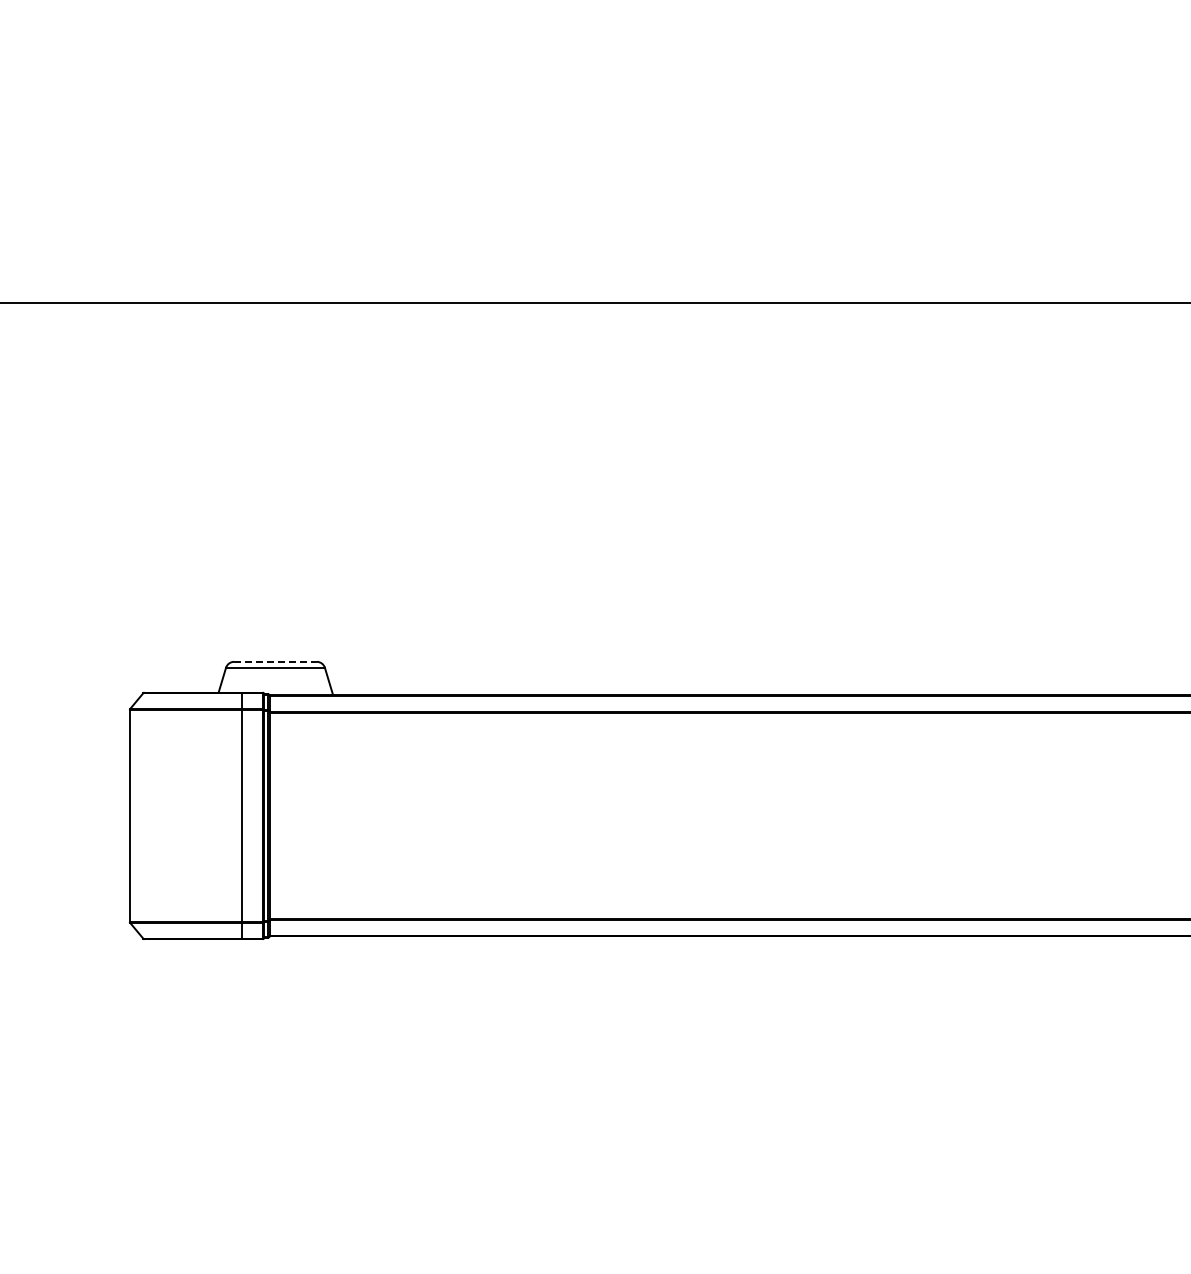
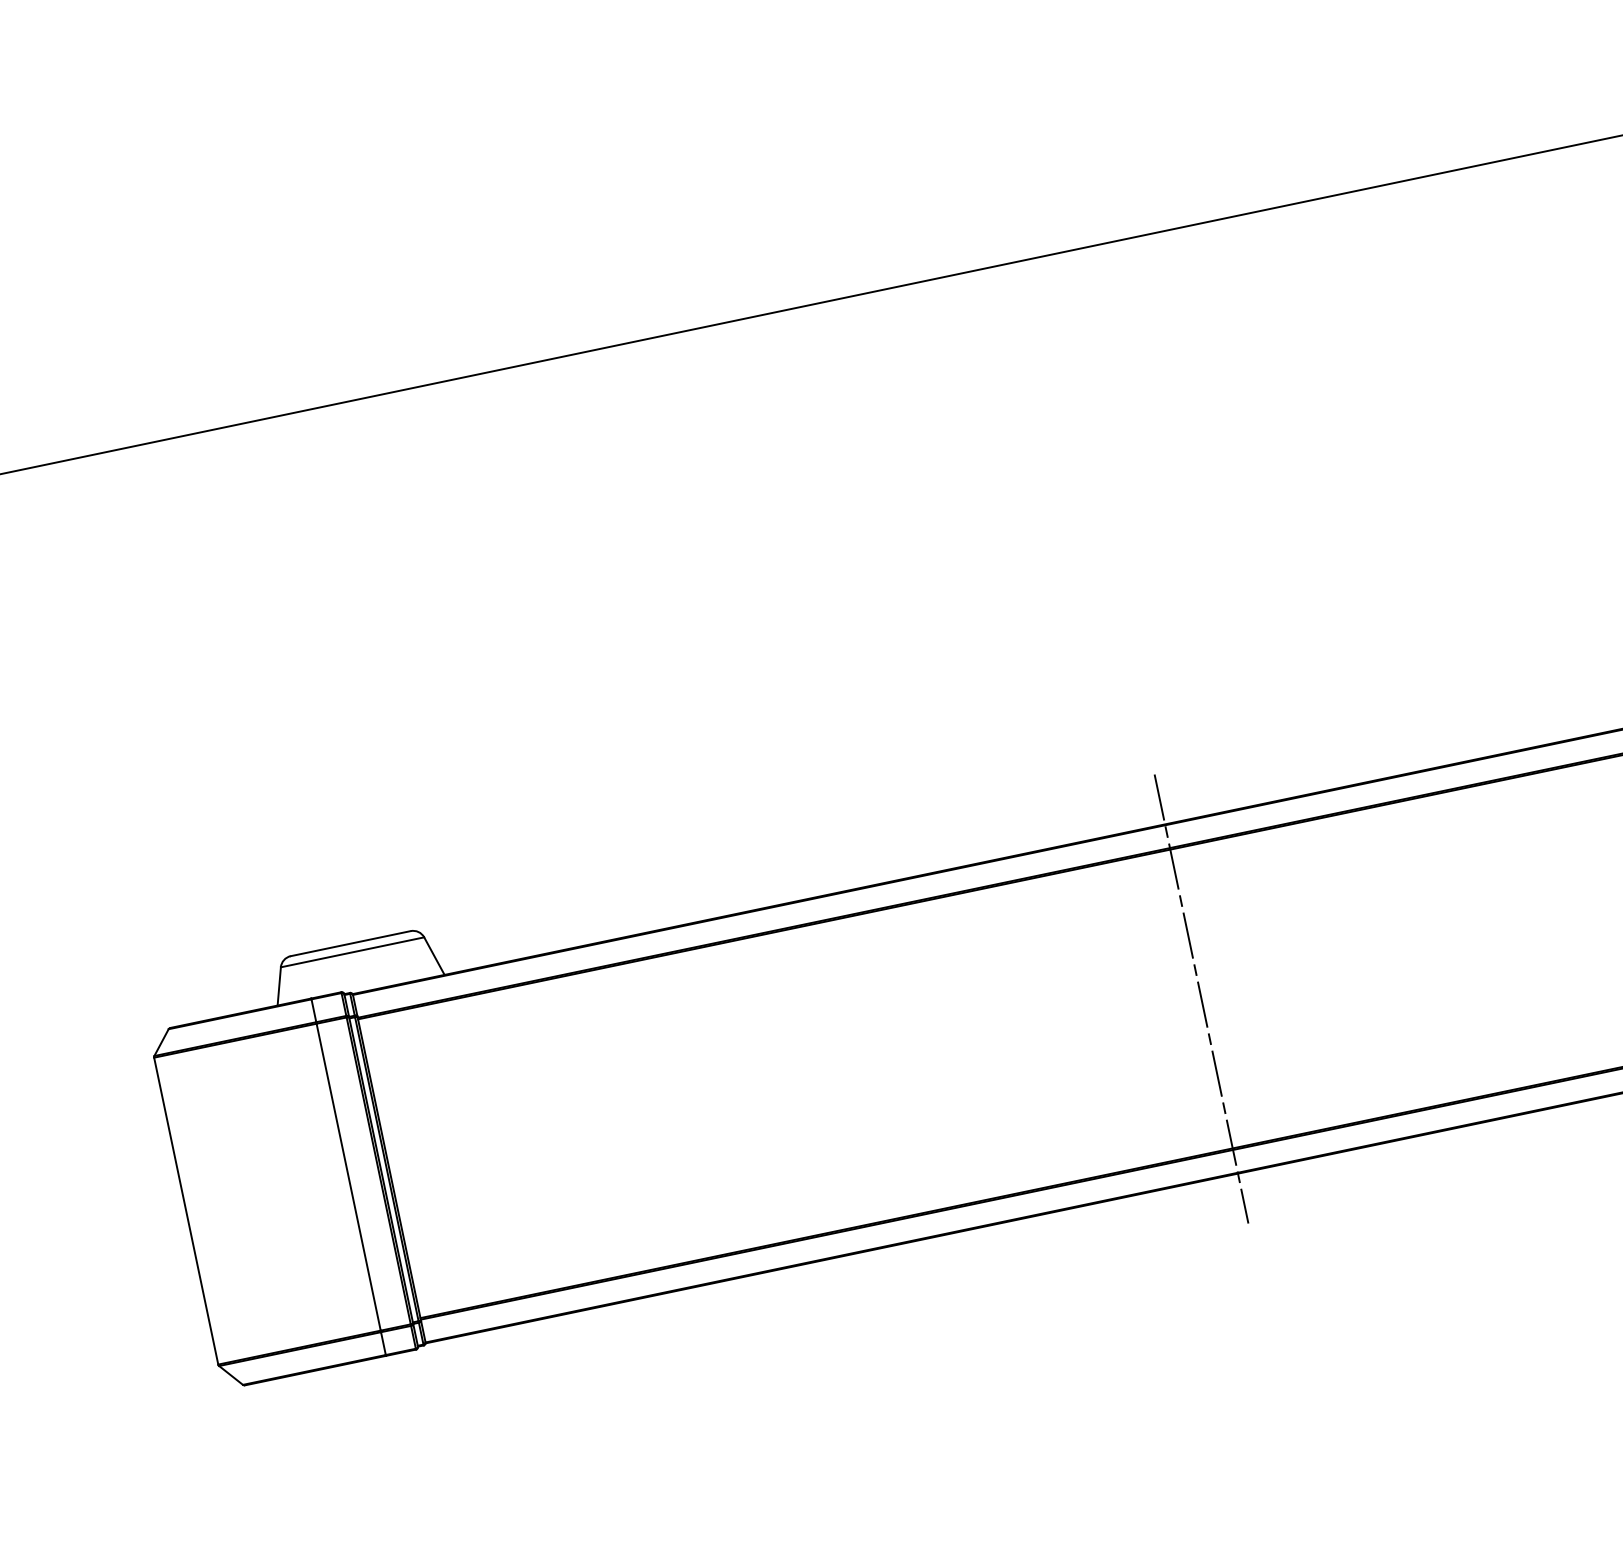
line: (275, 661) -> (350, 943), dashed -> solid
line: (830, 815) -> (1201, 998), added

